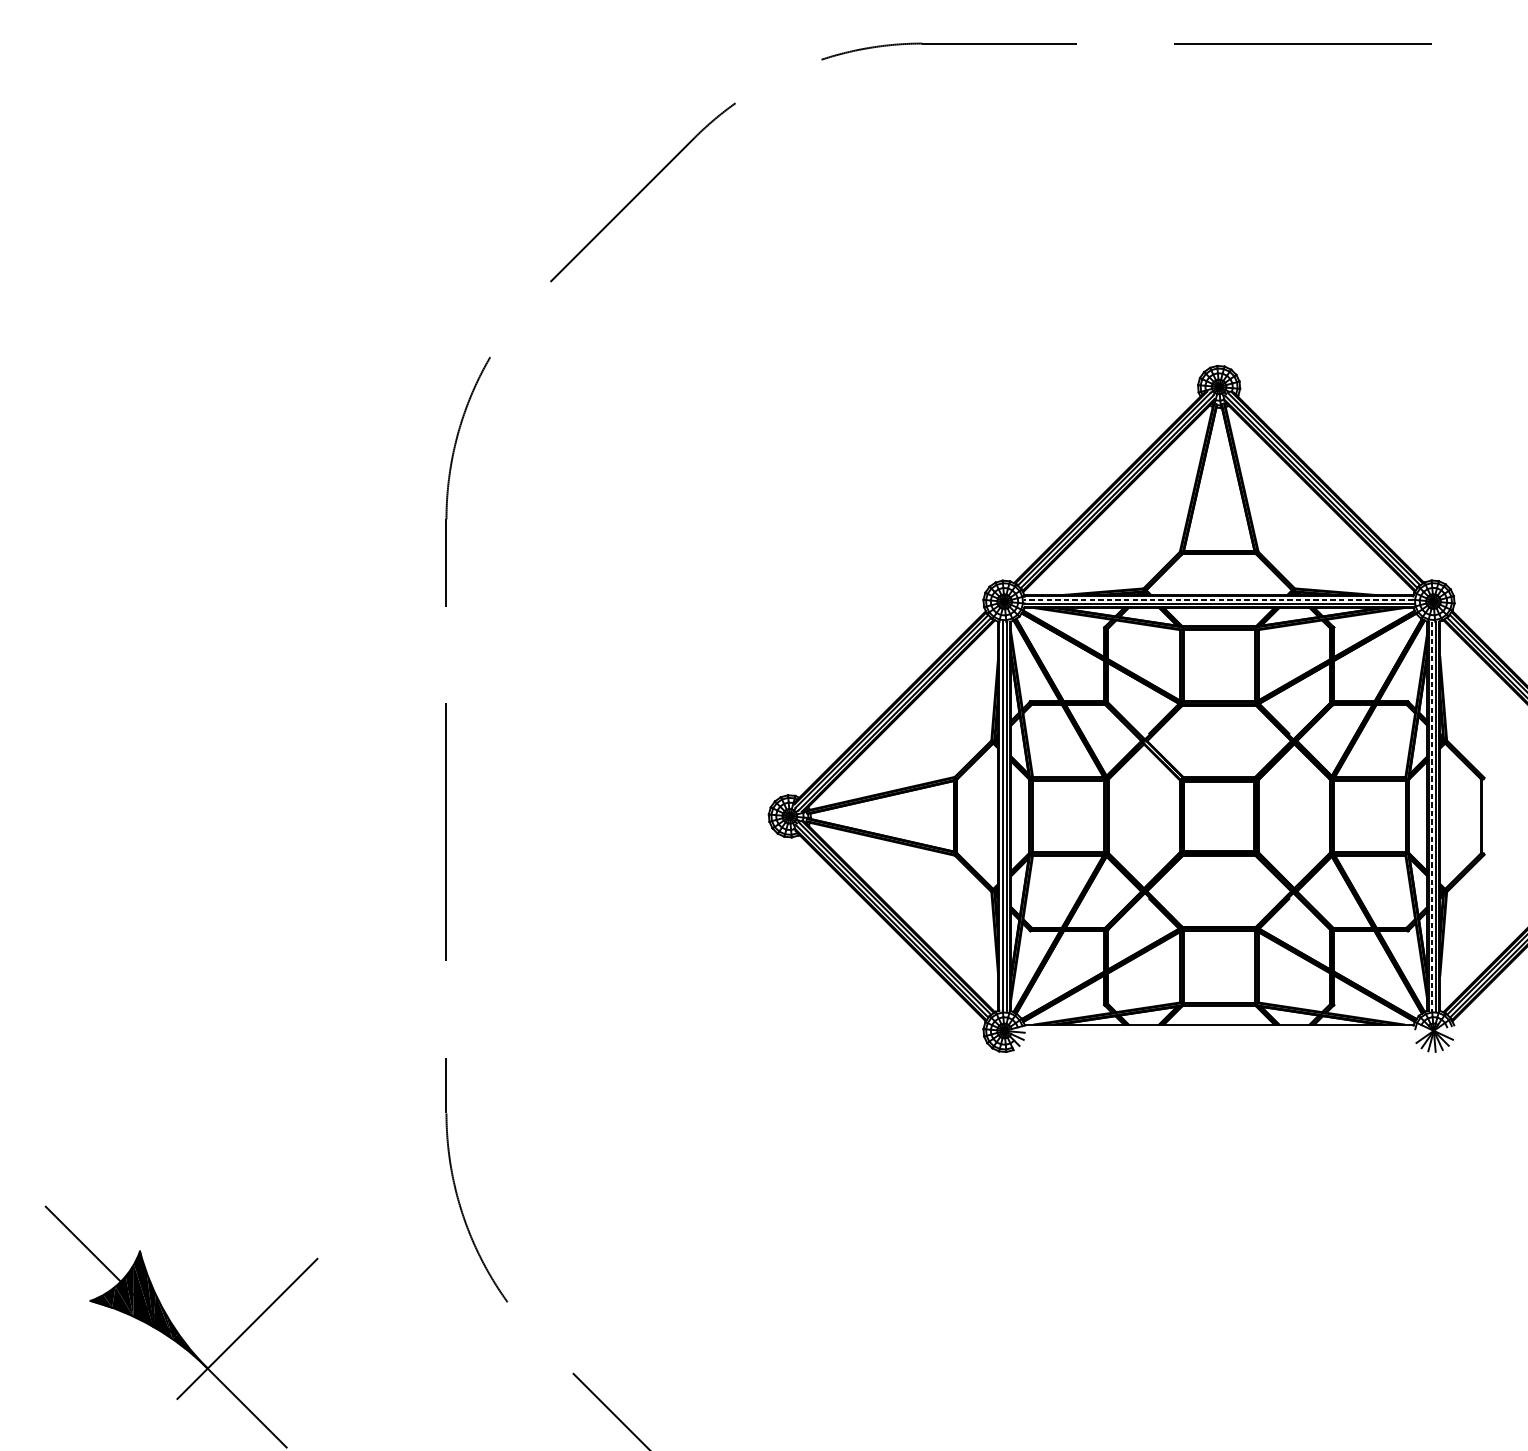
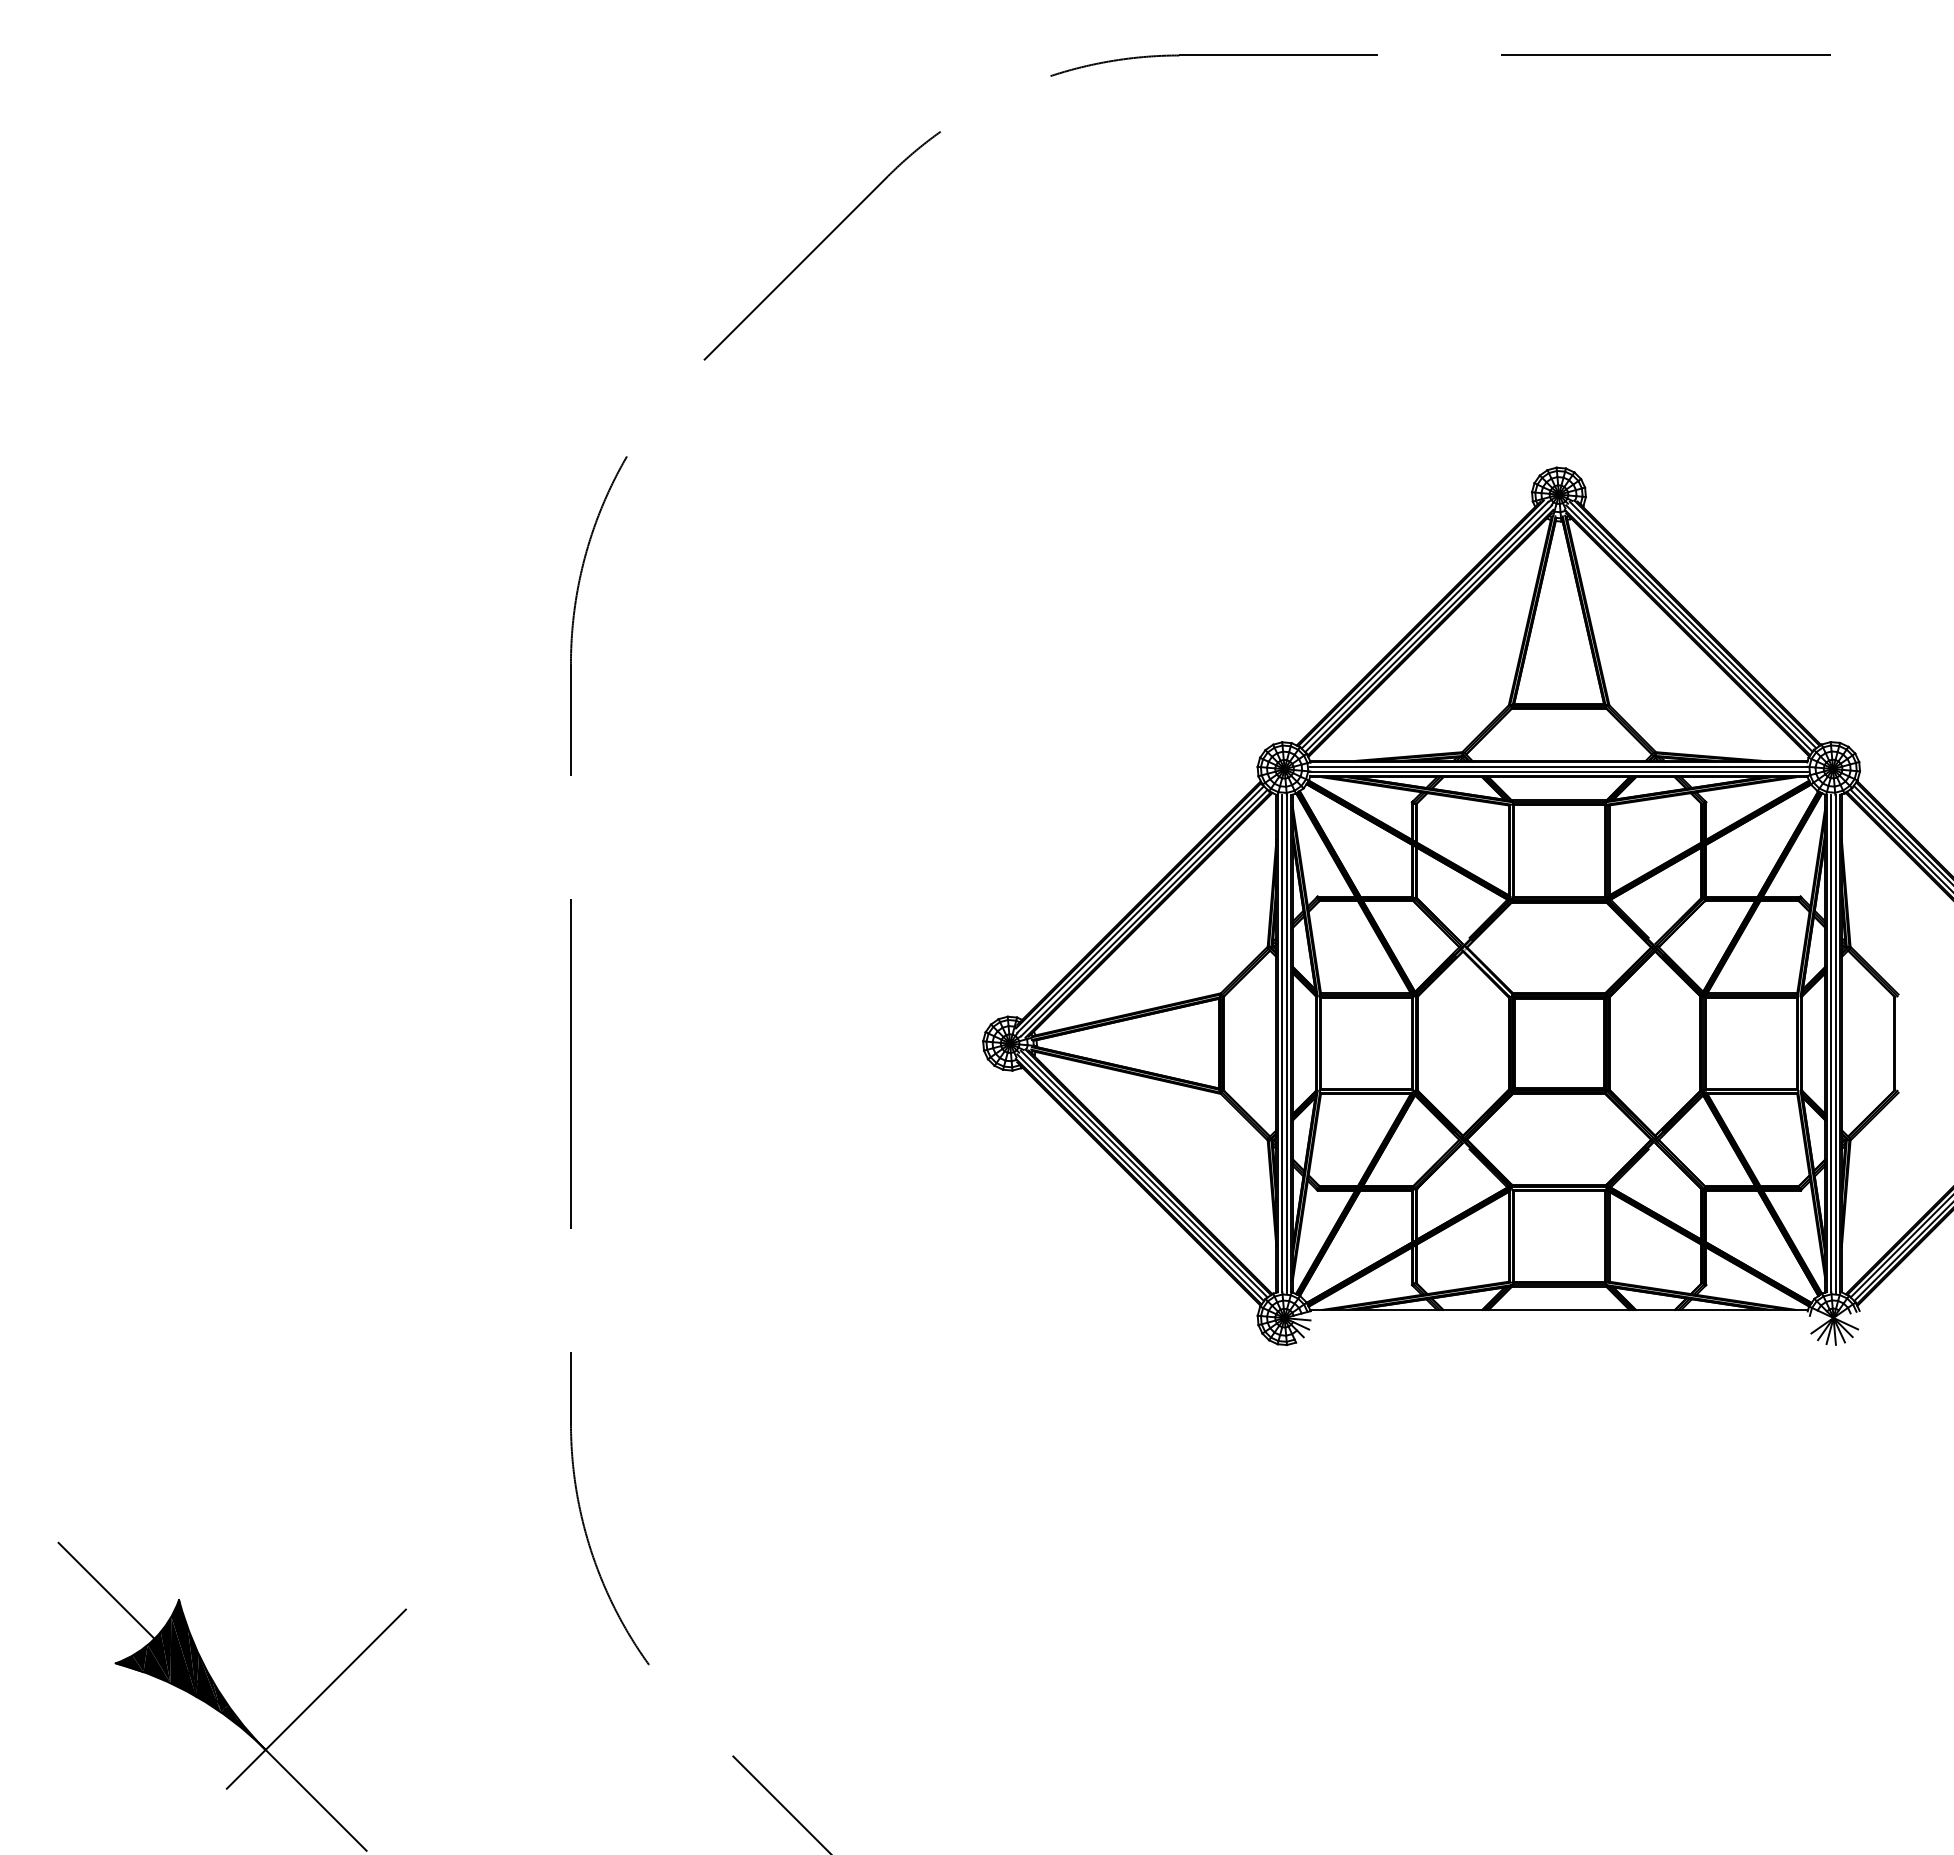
line: (1218, 599) -> (1558, 766), dashed -> solid
line: (1432, 816) -> (1831, 1043), dashed -> solid

